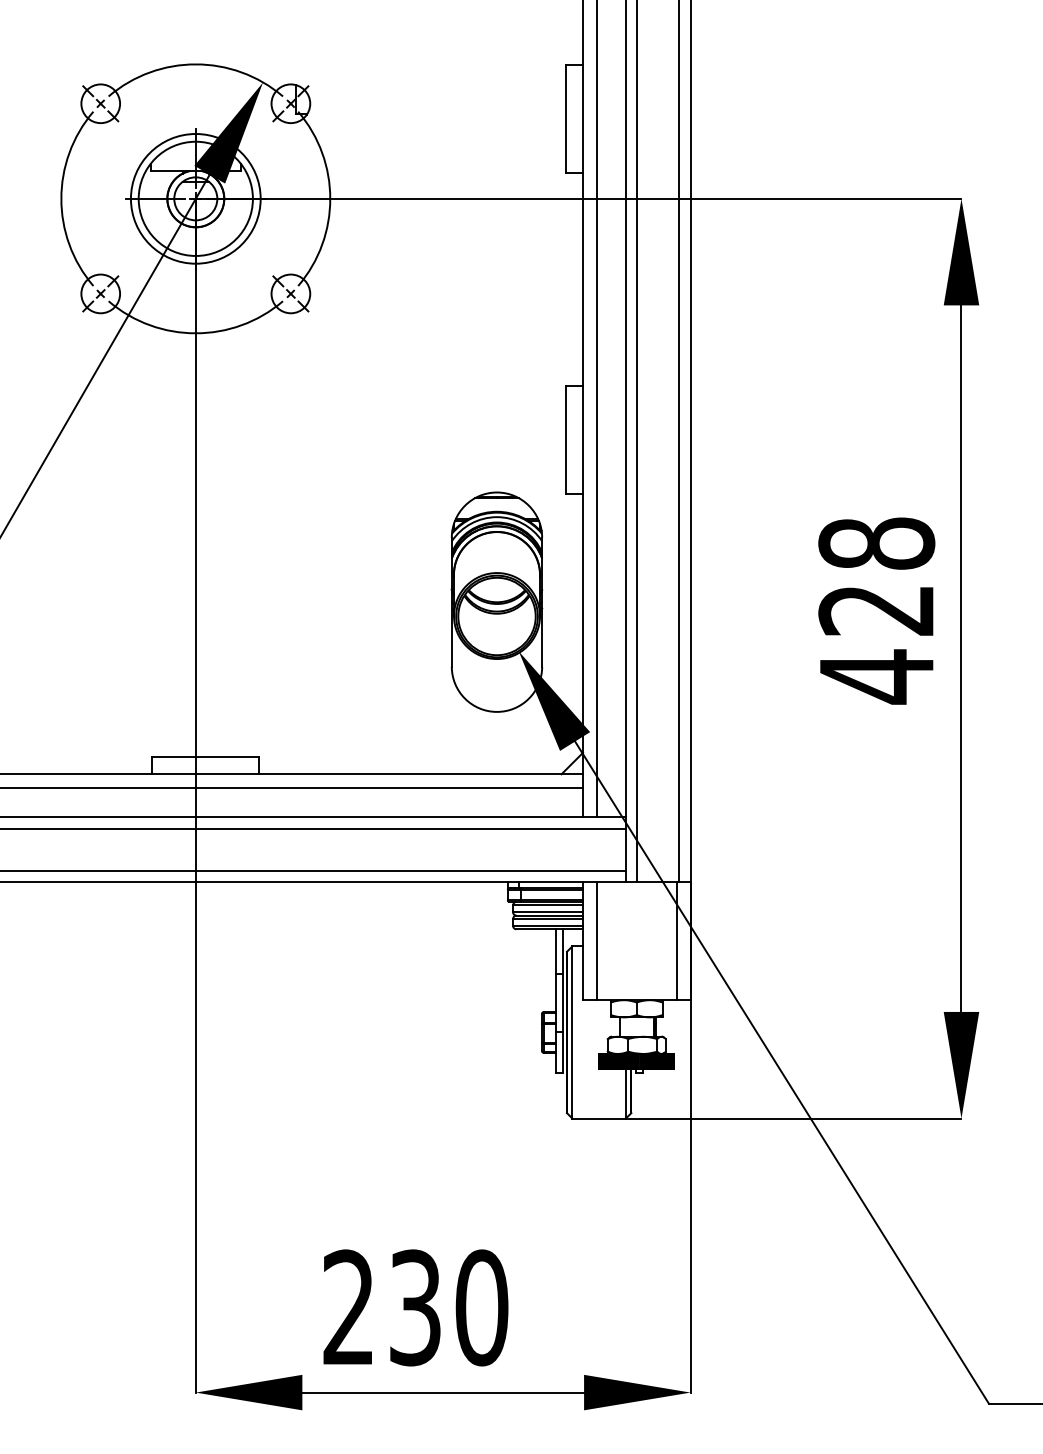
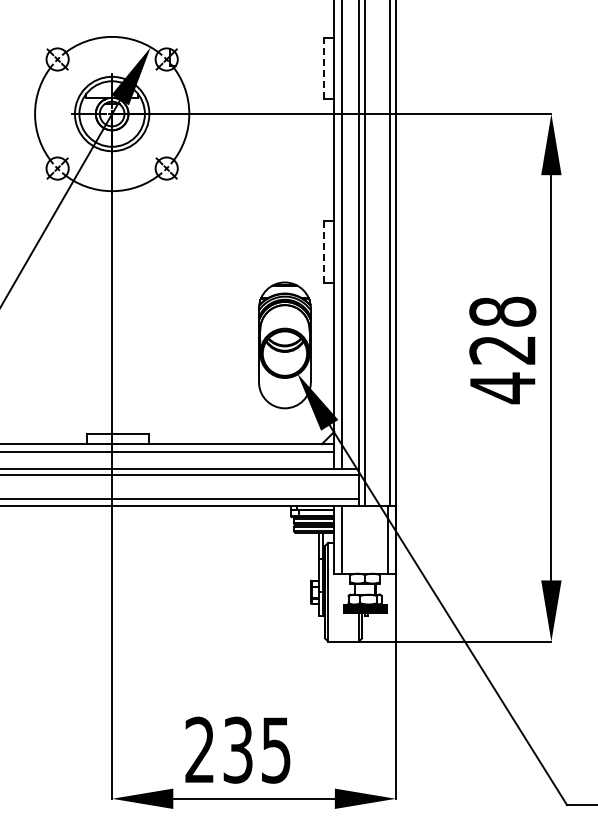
line: (565, 119) -> (324, 68), solid -> dashed
line: (565, 440) -> (324, 252), solid -> dashed
text: (482, 1306) -> (276, 749), 230 -> 235

